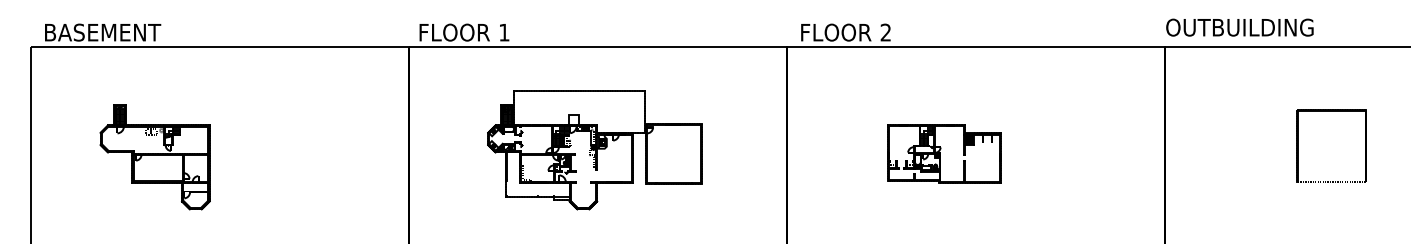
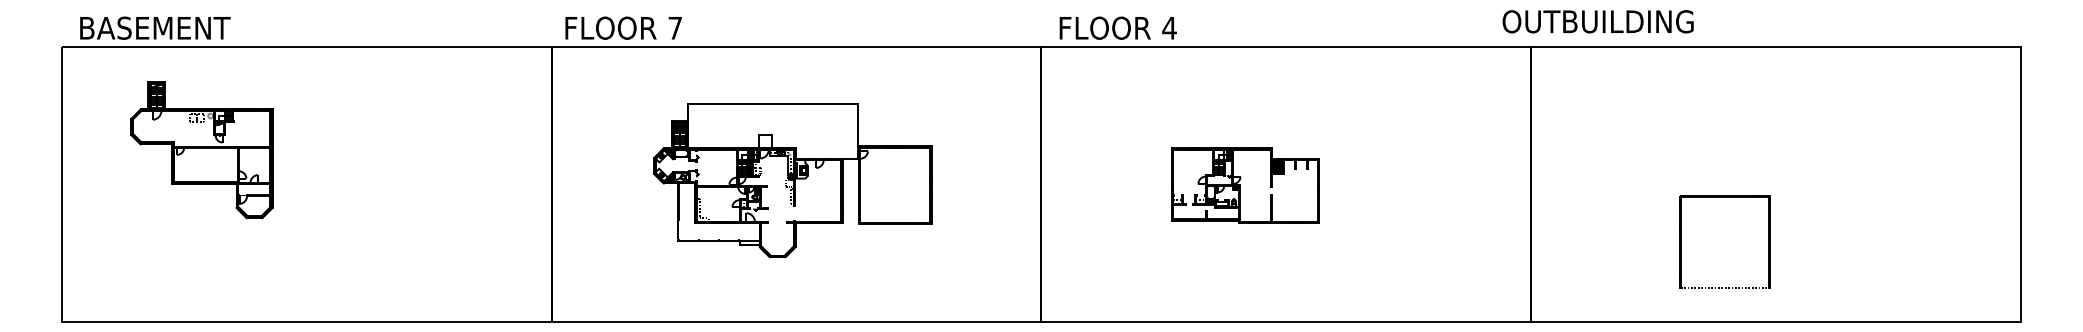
text: (1239, 27) -> (1597, 21), moved
text: (503, 32) -> (674, 28), 1 -> 7
text: (885, 32) -> (1169, 27), 2 -> 4
part: (1298, 145) -> (1681, 241), moved
part: (154, 157) -> (201, 150), moved

